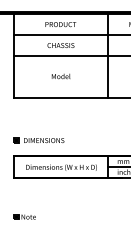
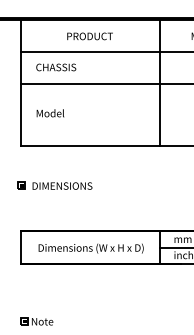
text: (60, 45) -> (55, 67), moved
text: (60, 76) -> (49, 113), moved
part: (38, 140) -> (54, 186), moved

